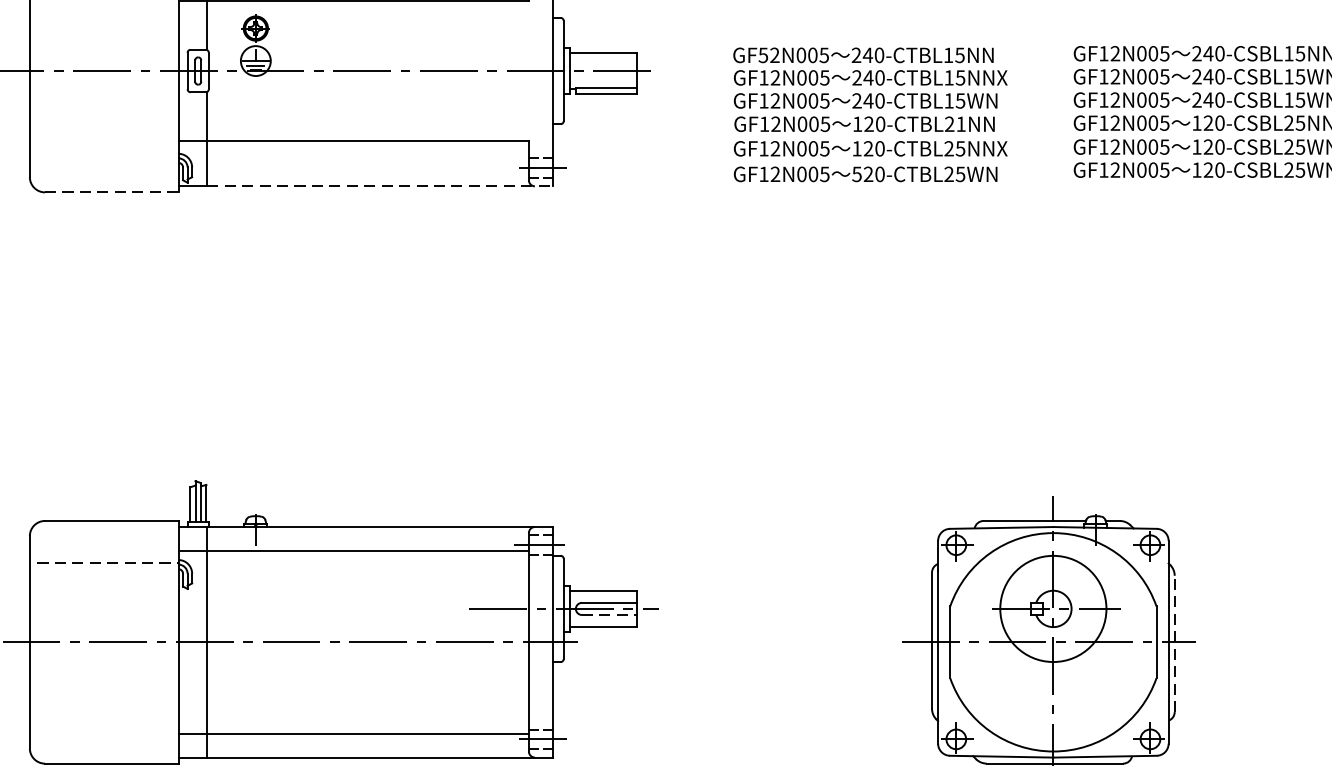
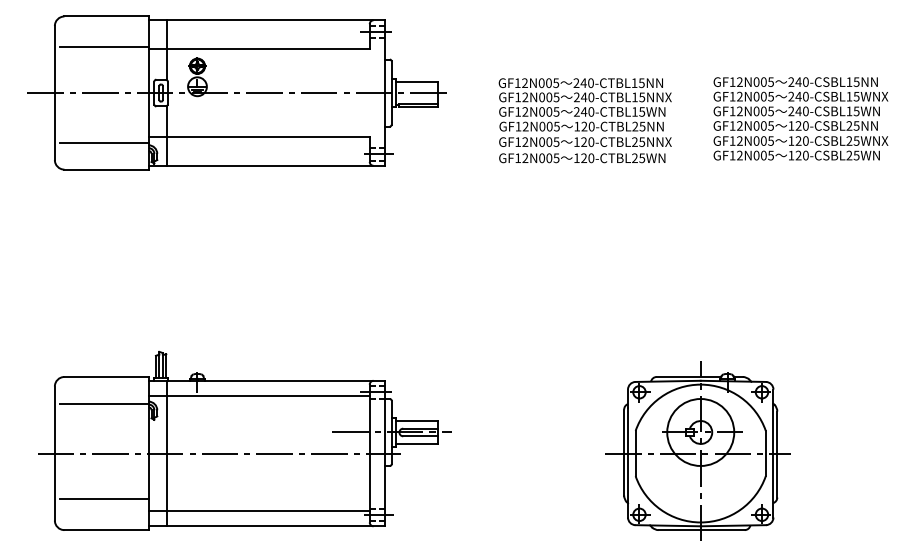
text: (762, 55) -> (517, 83), GF52N005 -> GF12N005
text: (961, 124) -> (642, 126), 120-CTBL21NN -> 120-CTBL25NN
line: (106, 149) -> (103, 142), added
text: (856, 174) -> (576, 158), 520-CTBL25WN -> 120-CTBL25WN
line: (381, 185) -> (276, 165), dashed -> solid
line: (113, 192) -> (107, 169), dashed -> solid
line: (108, 562) -> (104, 403), dashed -> solid
line: (609, 615) -> (420, 436), dashed -> solid
line: (1175, 643) -> (777, 454), dashed -> solid
line: (106, 715) -> (103, 499), added

